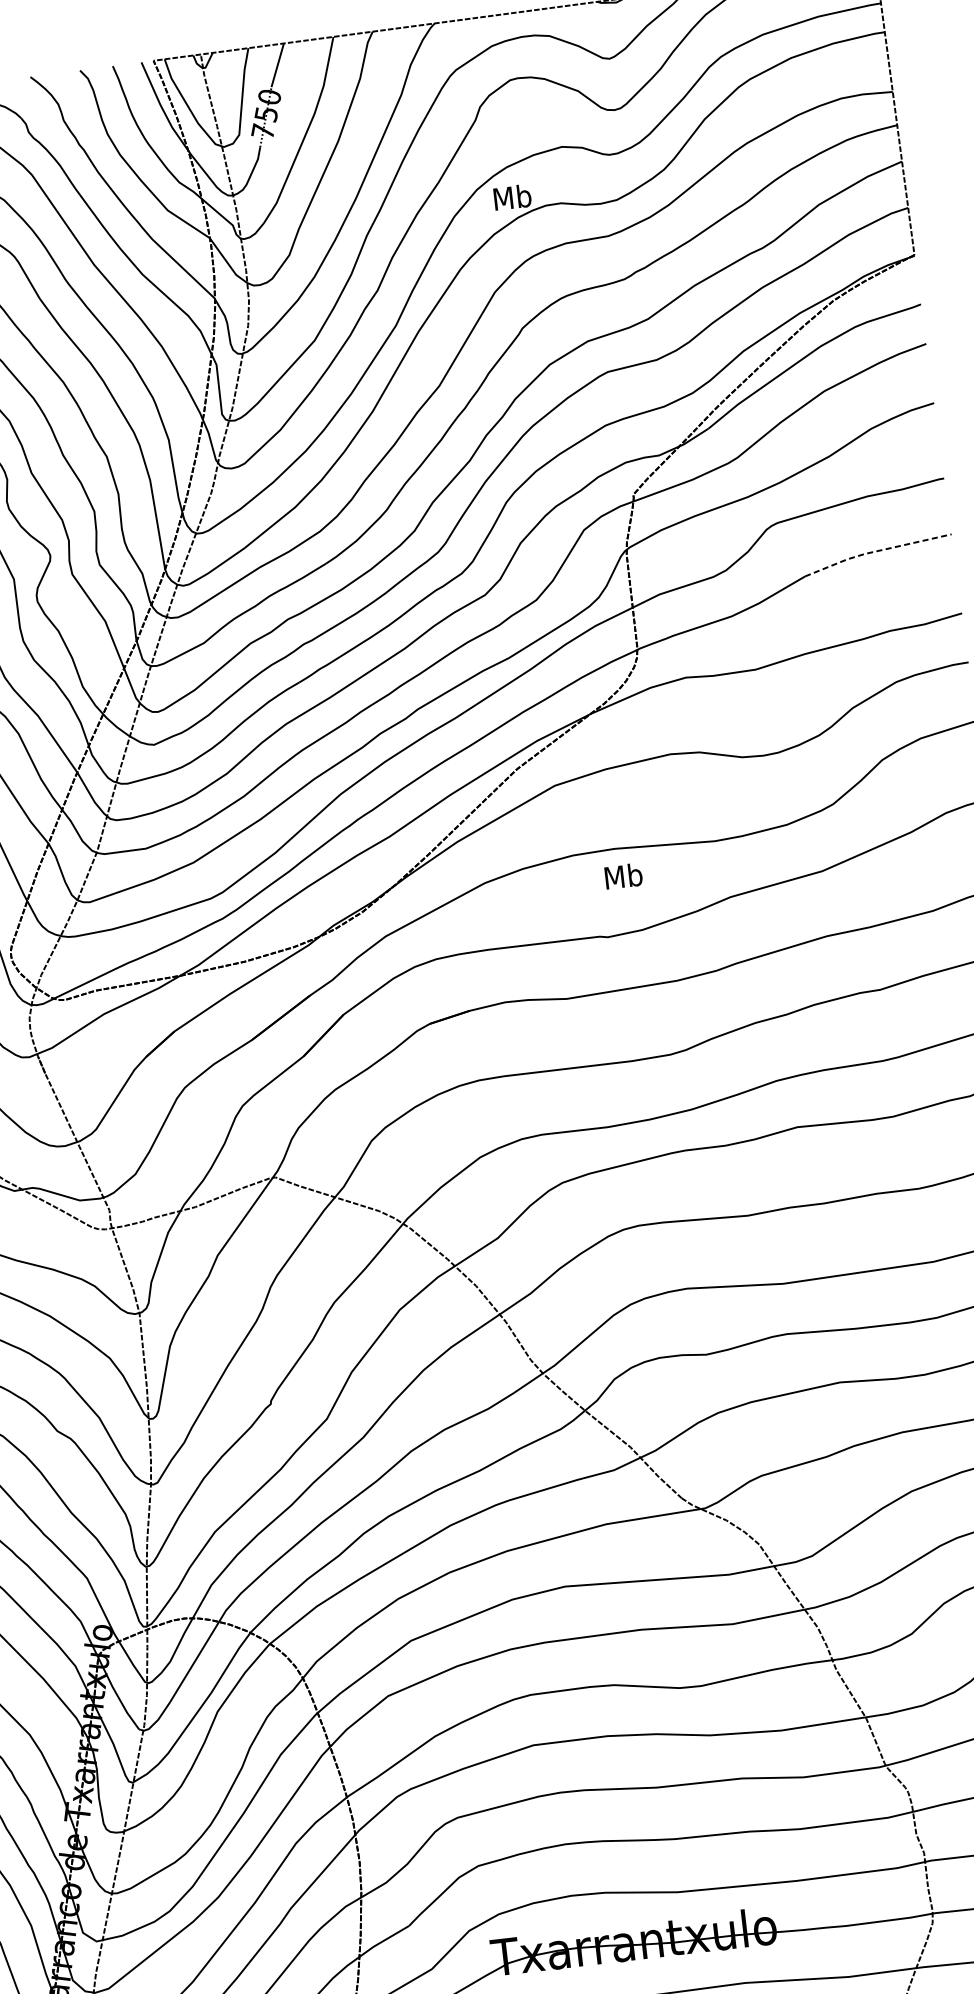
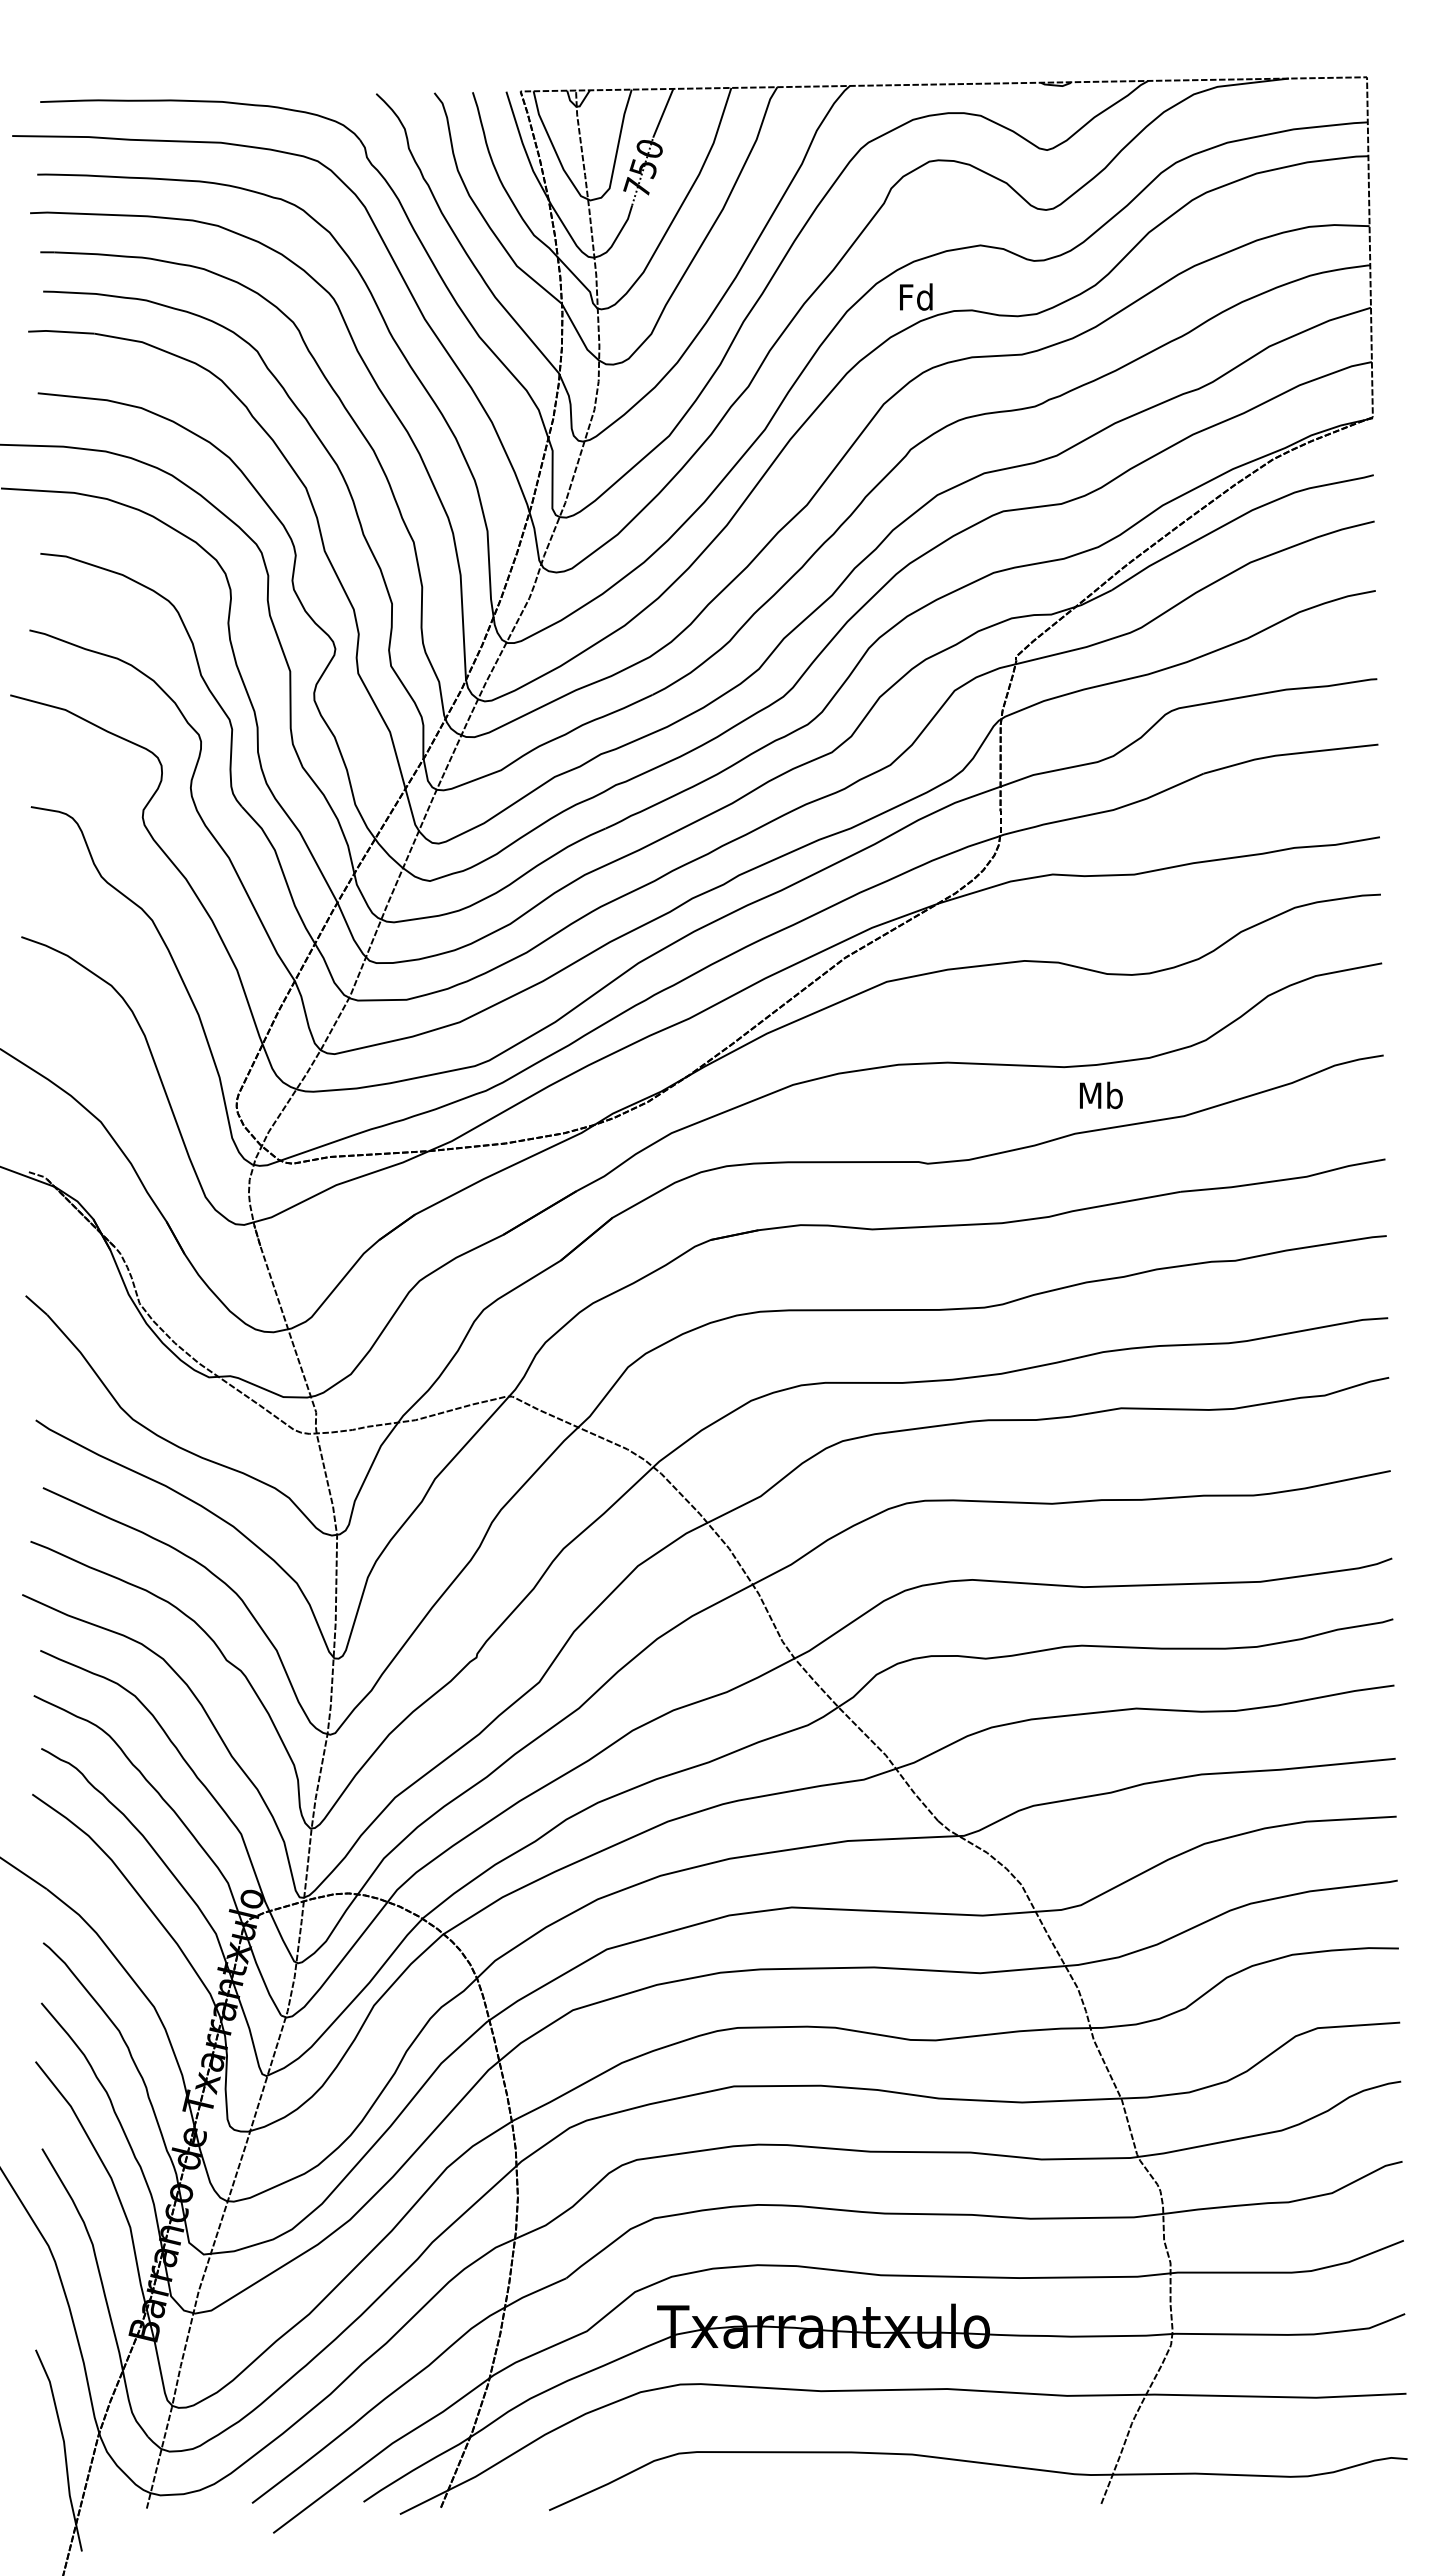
text: (512, 196) -> (916, 296), Mb -> Fd
line: (876, 551) -> (1289, 754), dashed -> solid
text: (623, 876) -> (1101, 1095), moved

